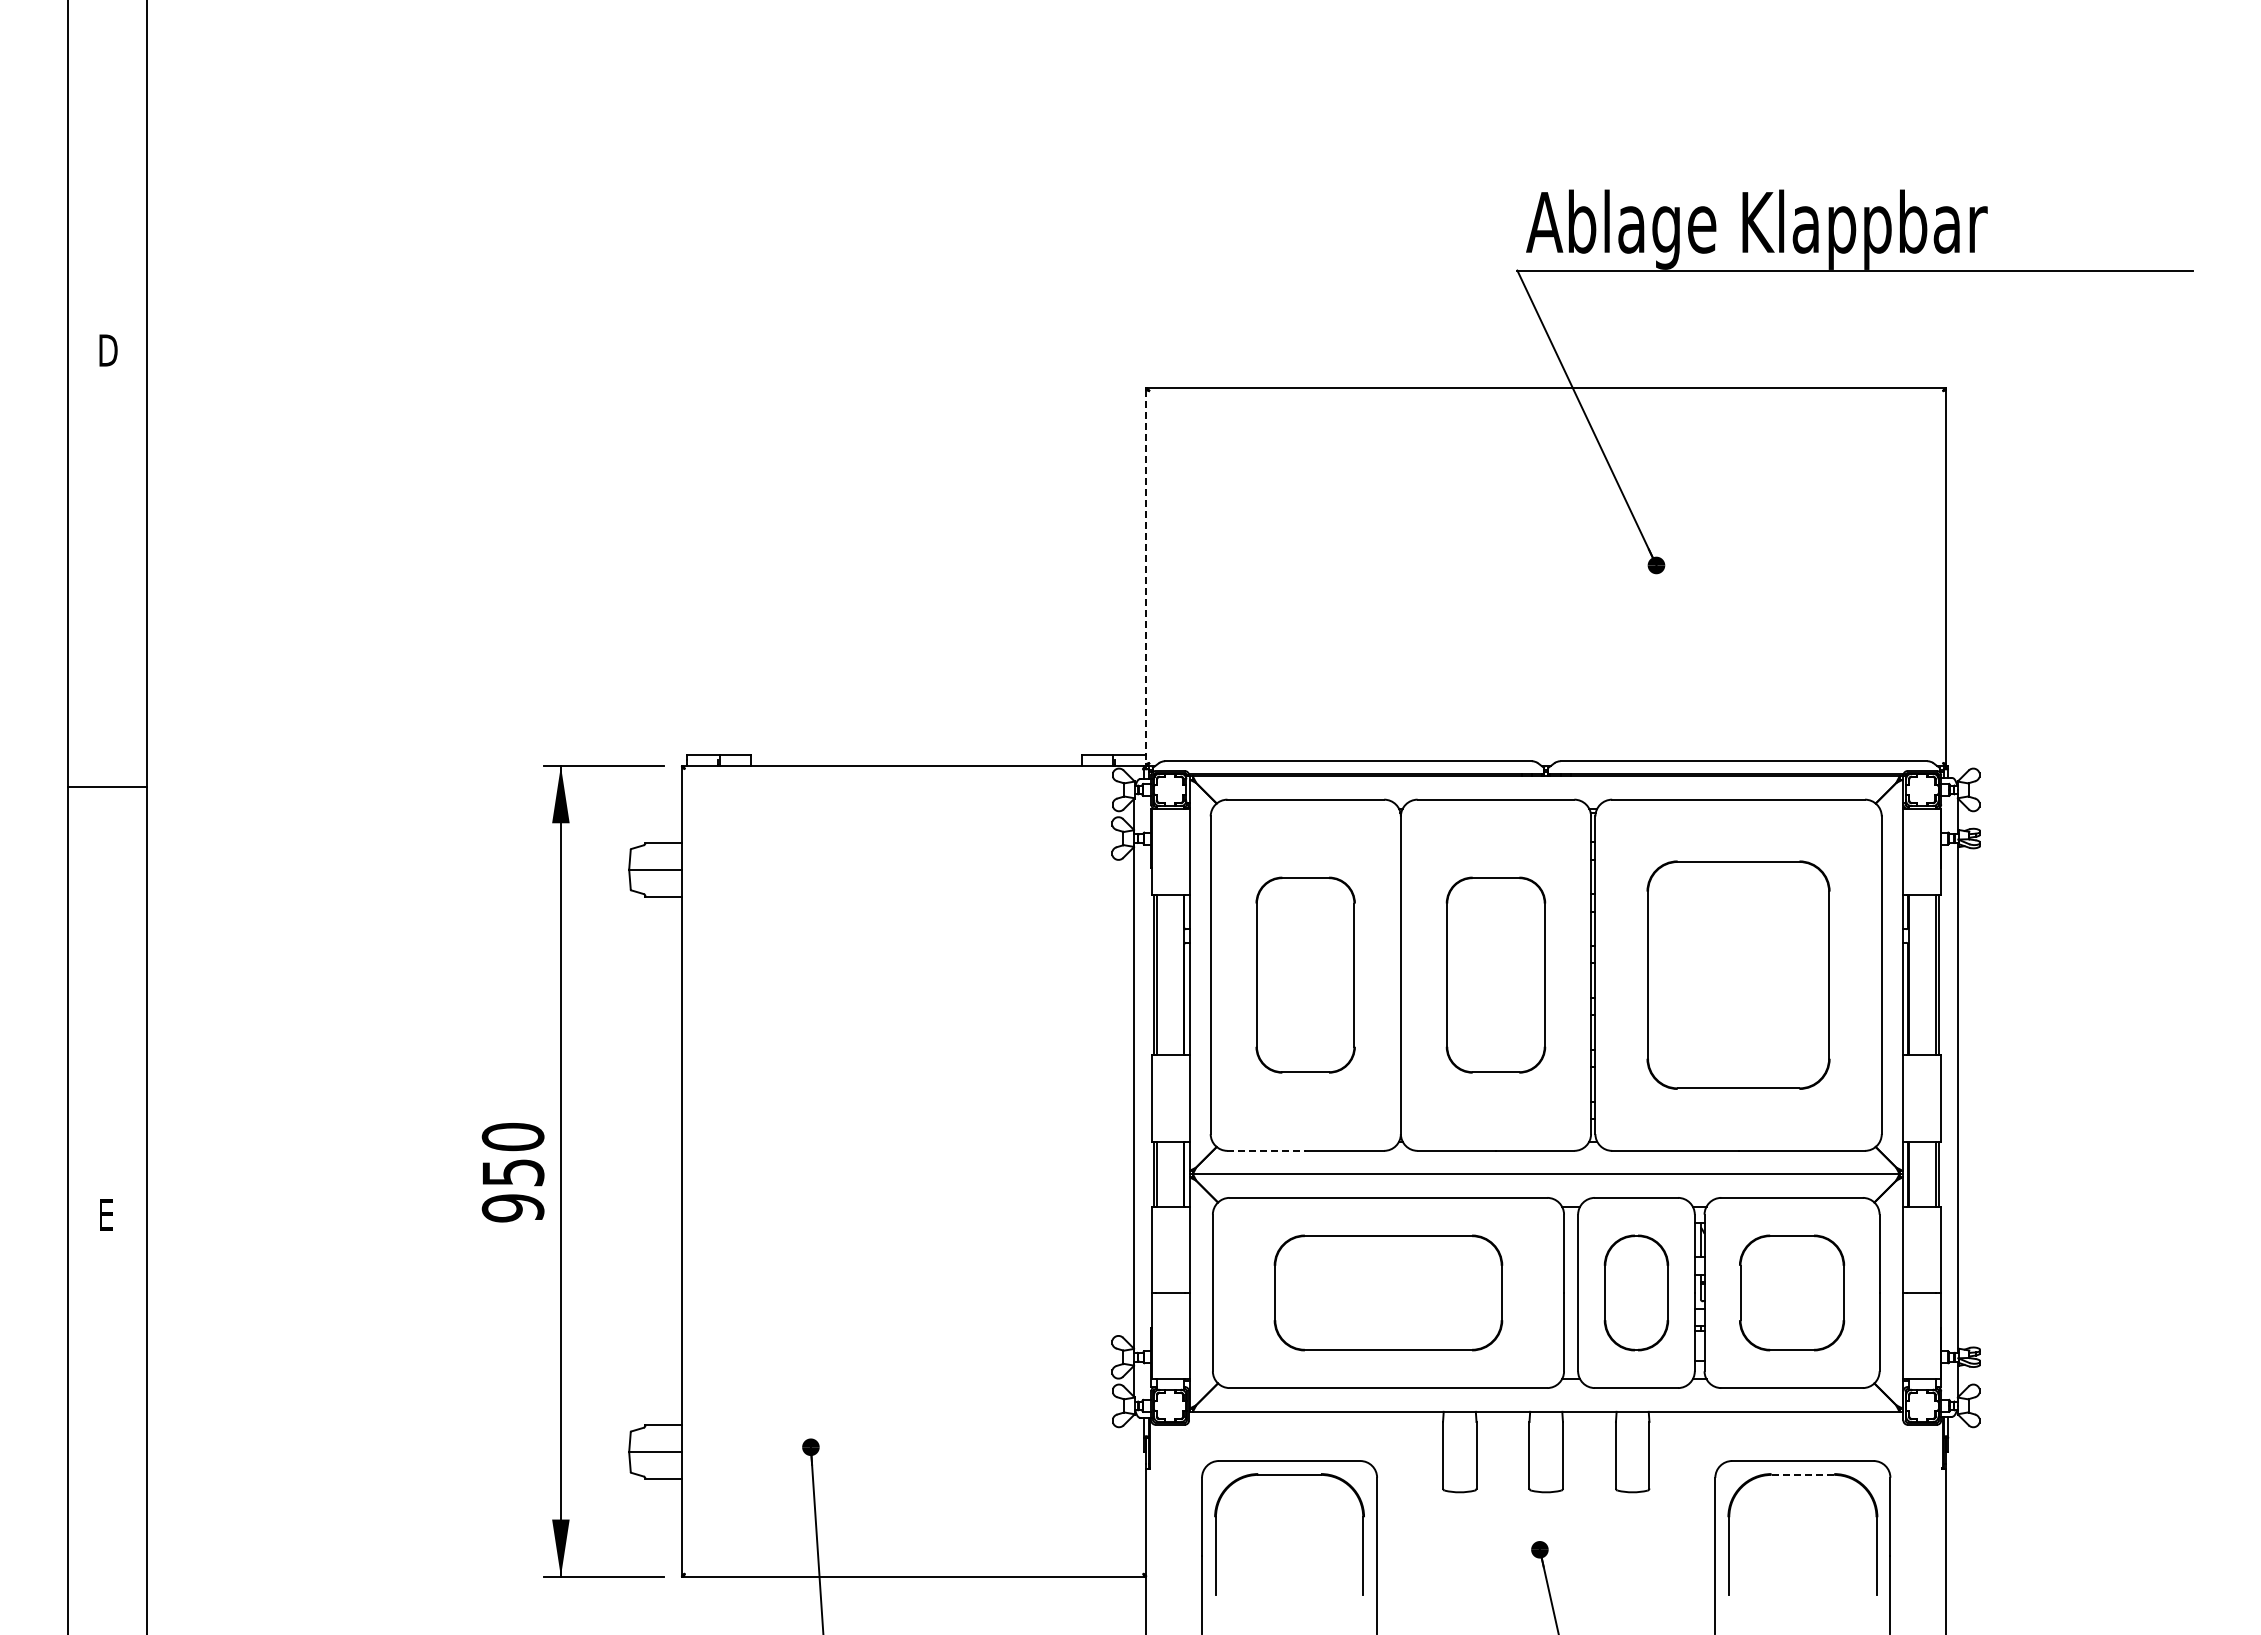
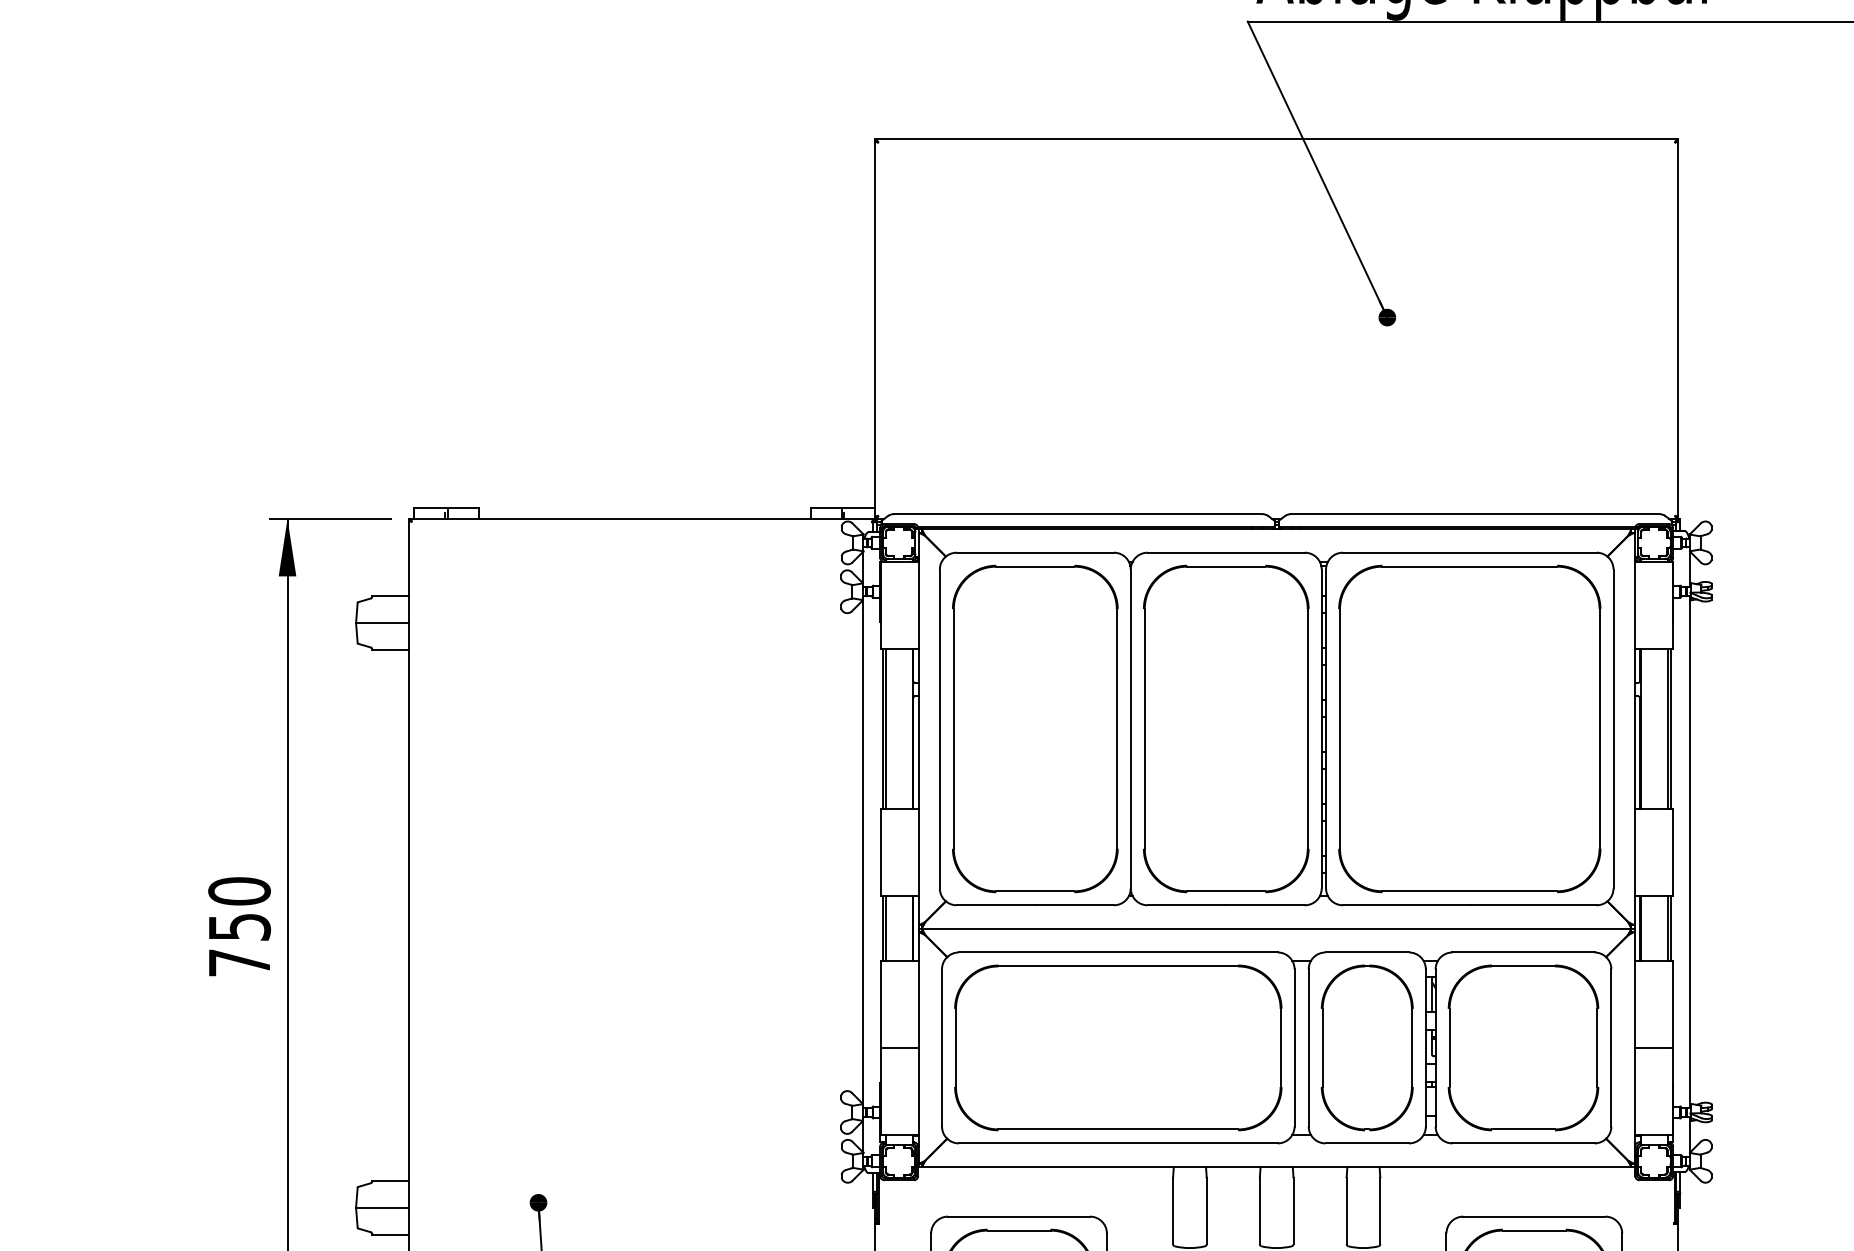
line: (1146, 577) -> (875, 329), dashed -> solid
part: (1305, 974) -> (1035, 728), size x1.67
part: (1495, 974) -> (1225, 728), size x1.67
part: (1738, 974) -> (1469, 728), size x1.43
line: (1267, 1150) -> (996, 904), dashed -> solid
text: (512, 1208) -> (238, 963), 950 -> 750
part: (1388, 1292) -> (1118, 1047), size x1.43
part: (1636, 1292) -> (1367, 1047), size x1.43
part: (1791, 1292) -> (1522, 1047), size x1.43
line: (1803, 1474) -> (1534, 1230), dashed -> solid

